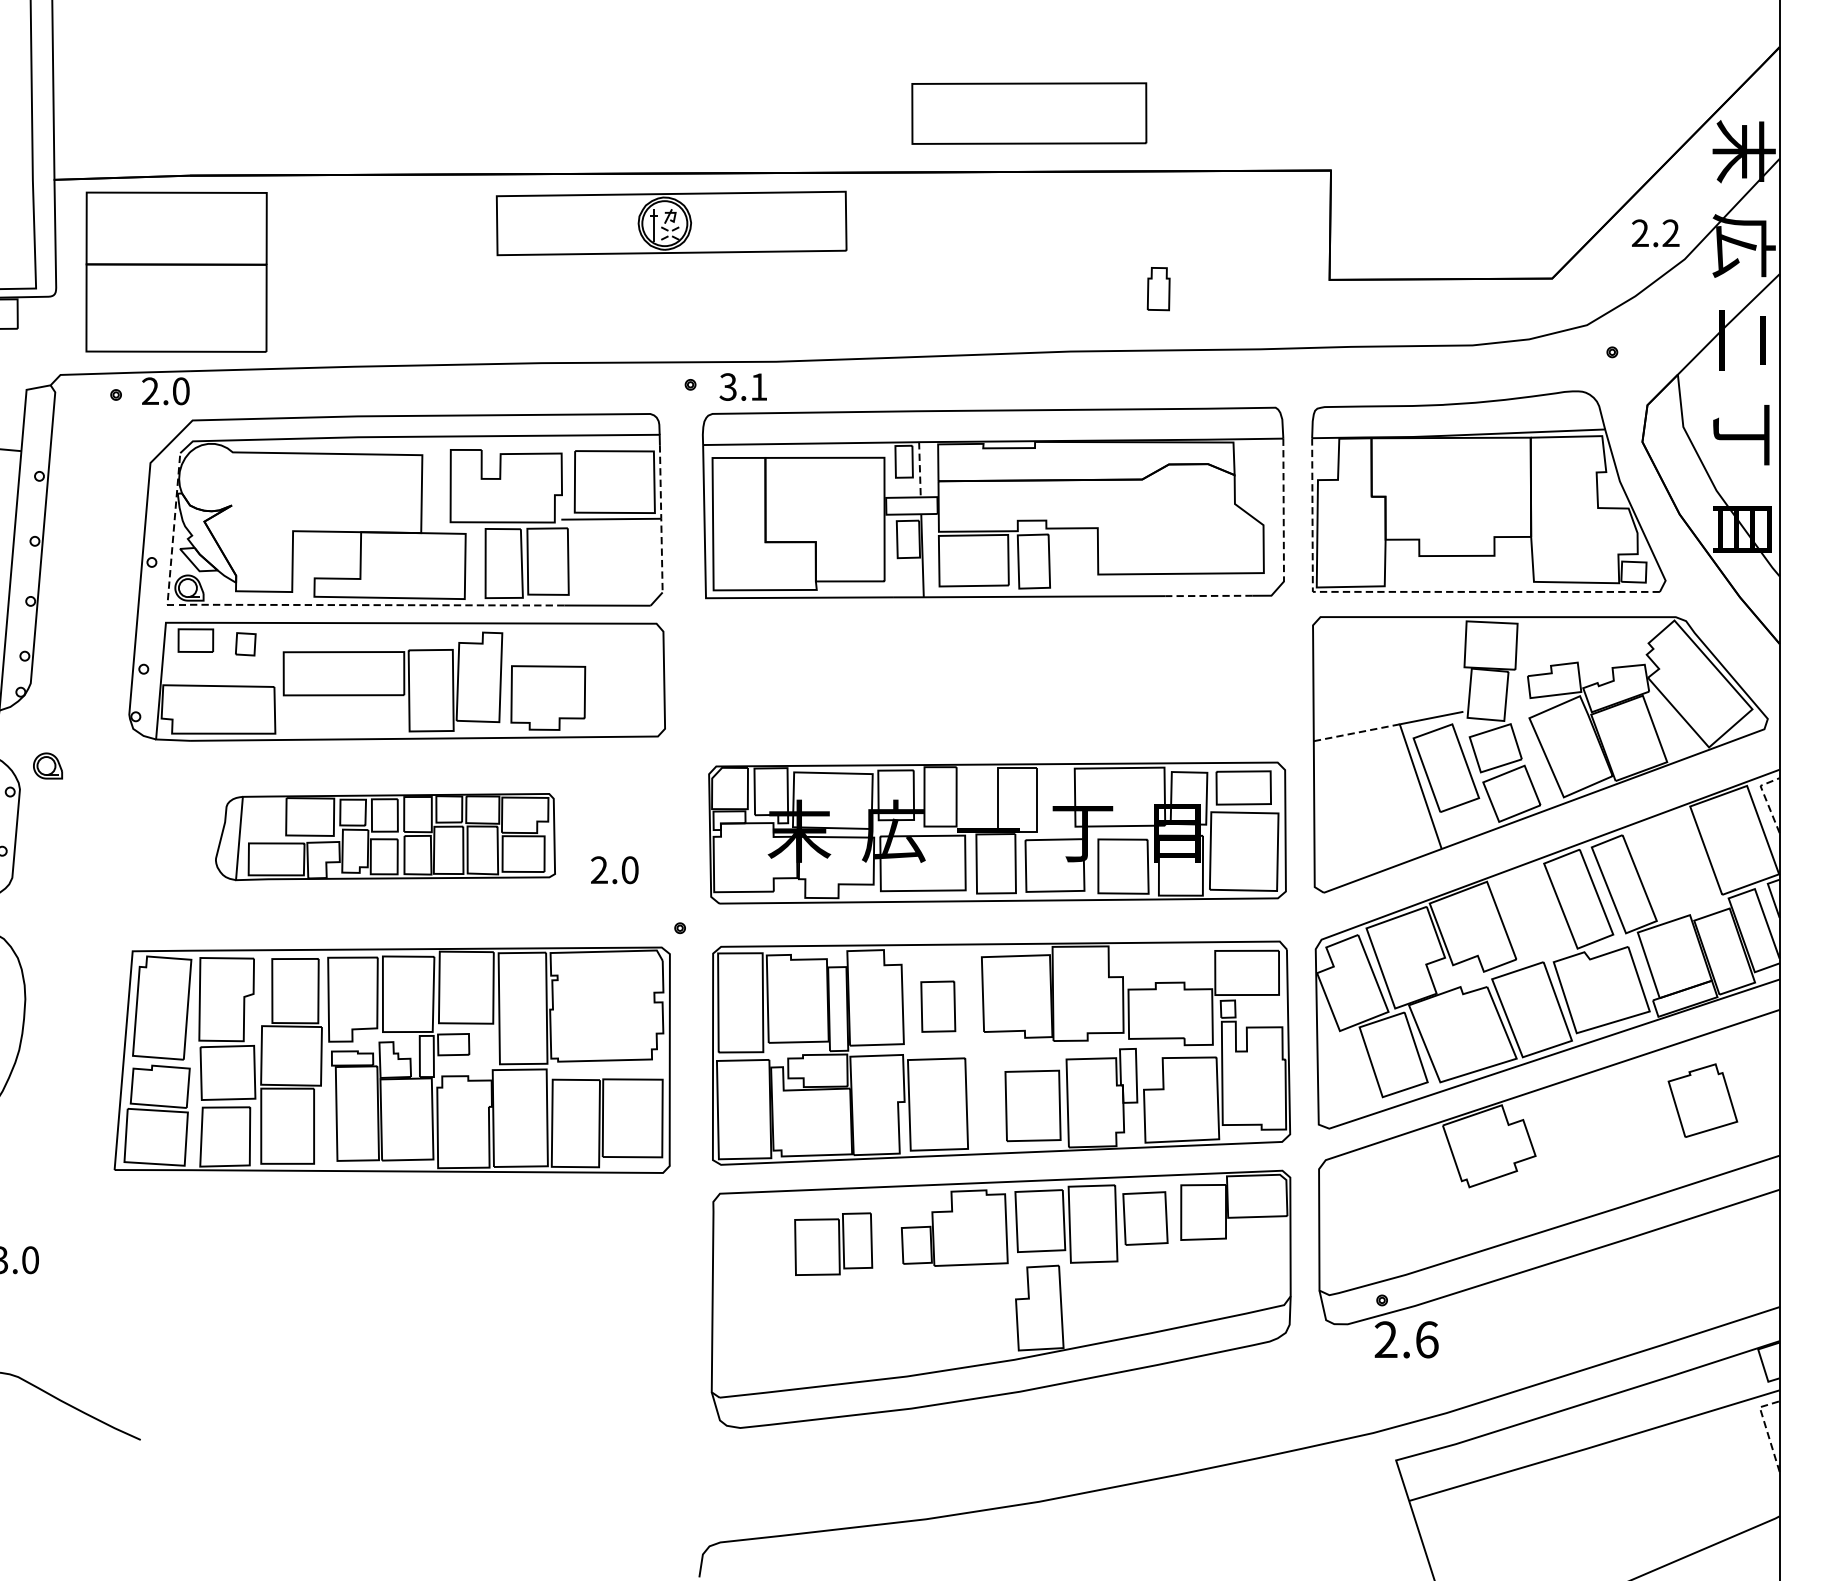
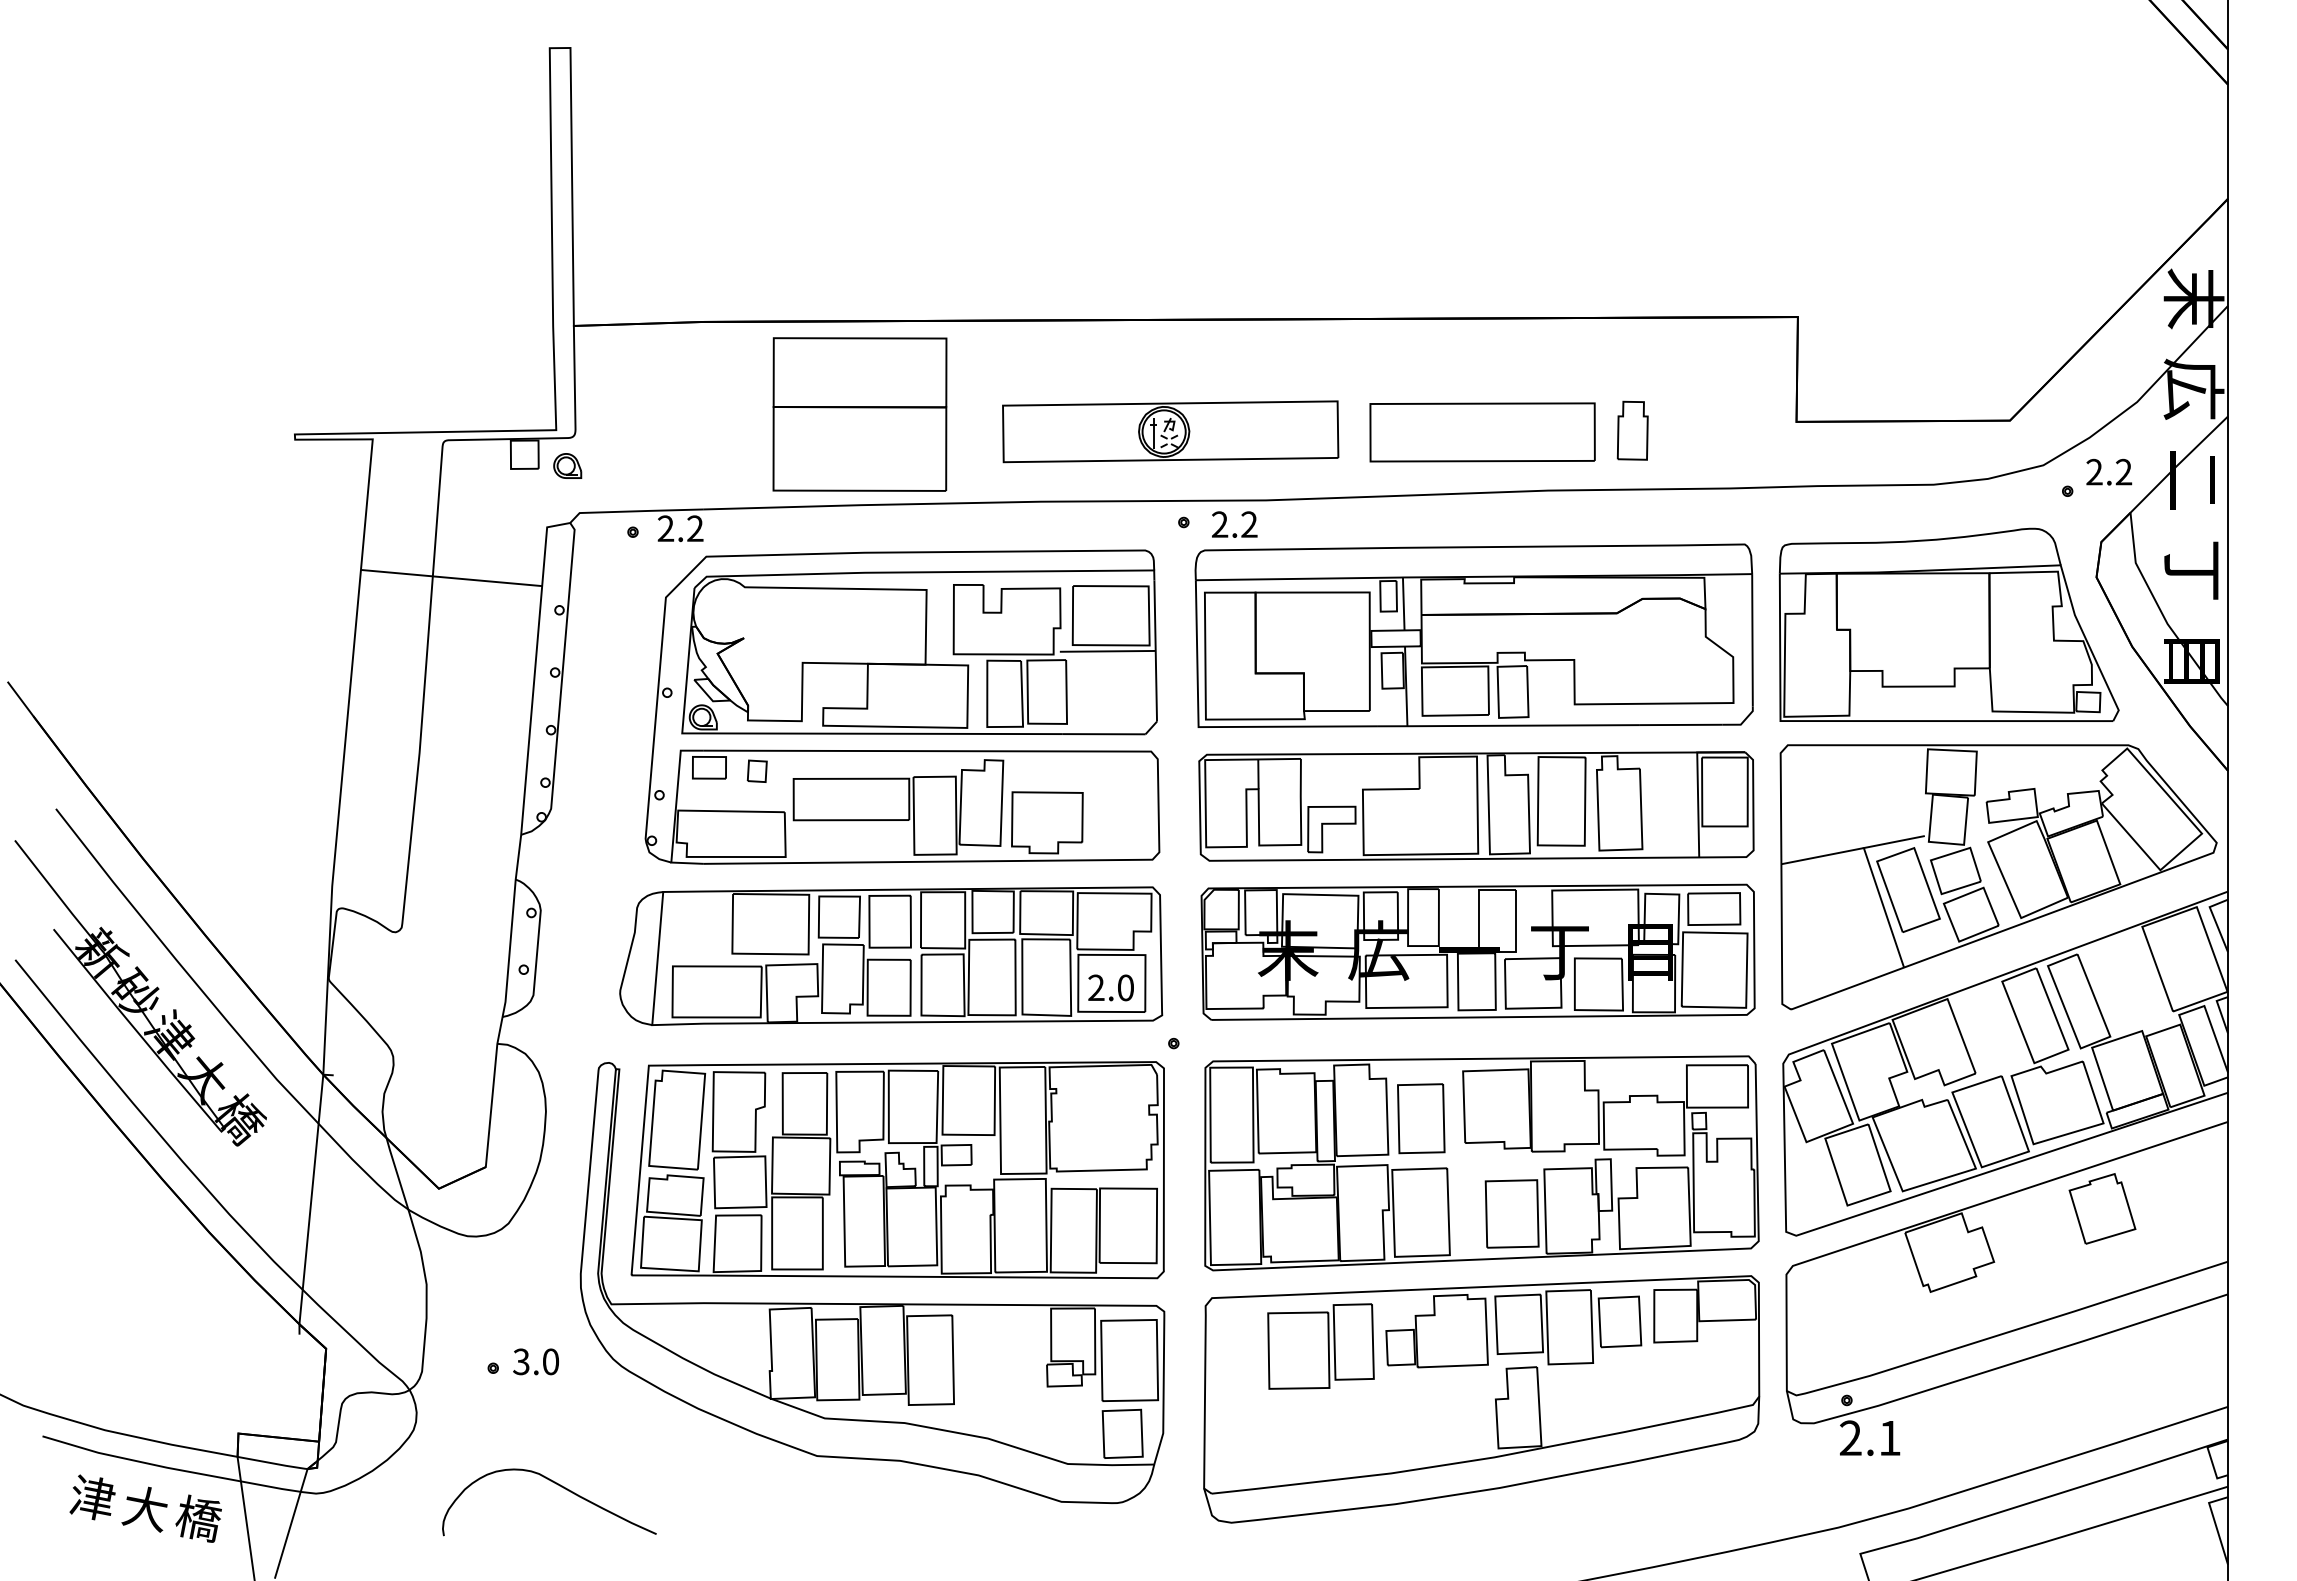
part: (1029, 113) -> (1482, 432), moved
part: (671, 223) -> (1170, 431), moved
text: (1655, 232) -> (2109, 471), moved
part: (176, 272) -> (859, 414), moved
part: (1158, 288) -> (1632, 430), size x1.43
text: (743, 386) -> (1234, 524), 3.1 -> 2.2
text: (181, 391) -> (695, 528), 2.0 -> 2.2
line: (919, 470) -> (1403, 604), dashed -> solid
line: (1283, 507) -> (1752, 640), dashed -> solid
line: (661, 518) -> (1155, 650), dashed -> solid
line: (1408, 592) -> (1872, 721), dashed -> solid
line: (1208, 595) -> (1680, 724), dashed -> solid
line: (287, 604) -> (797, 733), dashed -> solid
part: (995, 681) -> (1476, 806), added
line: (1356, 733) -> (1822, 856), dashed -> solid
part: (47, 765) -> (567, 465), moved
line: (1765, 799) -> (2214, 920), dashed -> solid
part: (385, 836) -> (891, 955), size x1.67
part: (938, 1006) -> (1421, 1118), size x1.43
part: (1702, 1100) -> (2102, 1208), moved
part: (365, 1199) -> (872, 1303), added
part: (833, 1244) -> (1320, 1346), size x1.43
text: (1427, 1340) -> (1890, 1438), 2.6 -> 2.1
line: (1766, 1428) -> (2215, 1523), dashed -> solid

